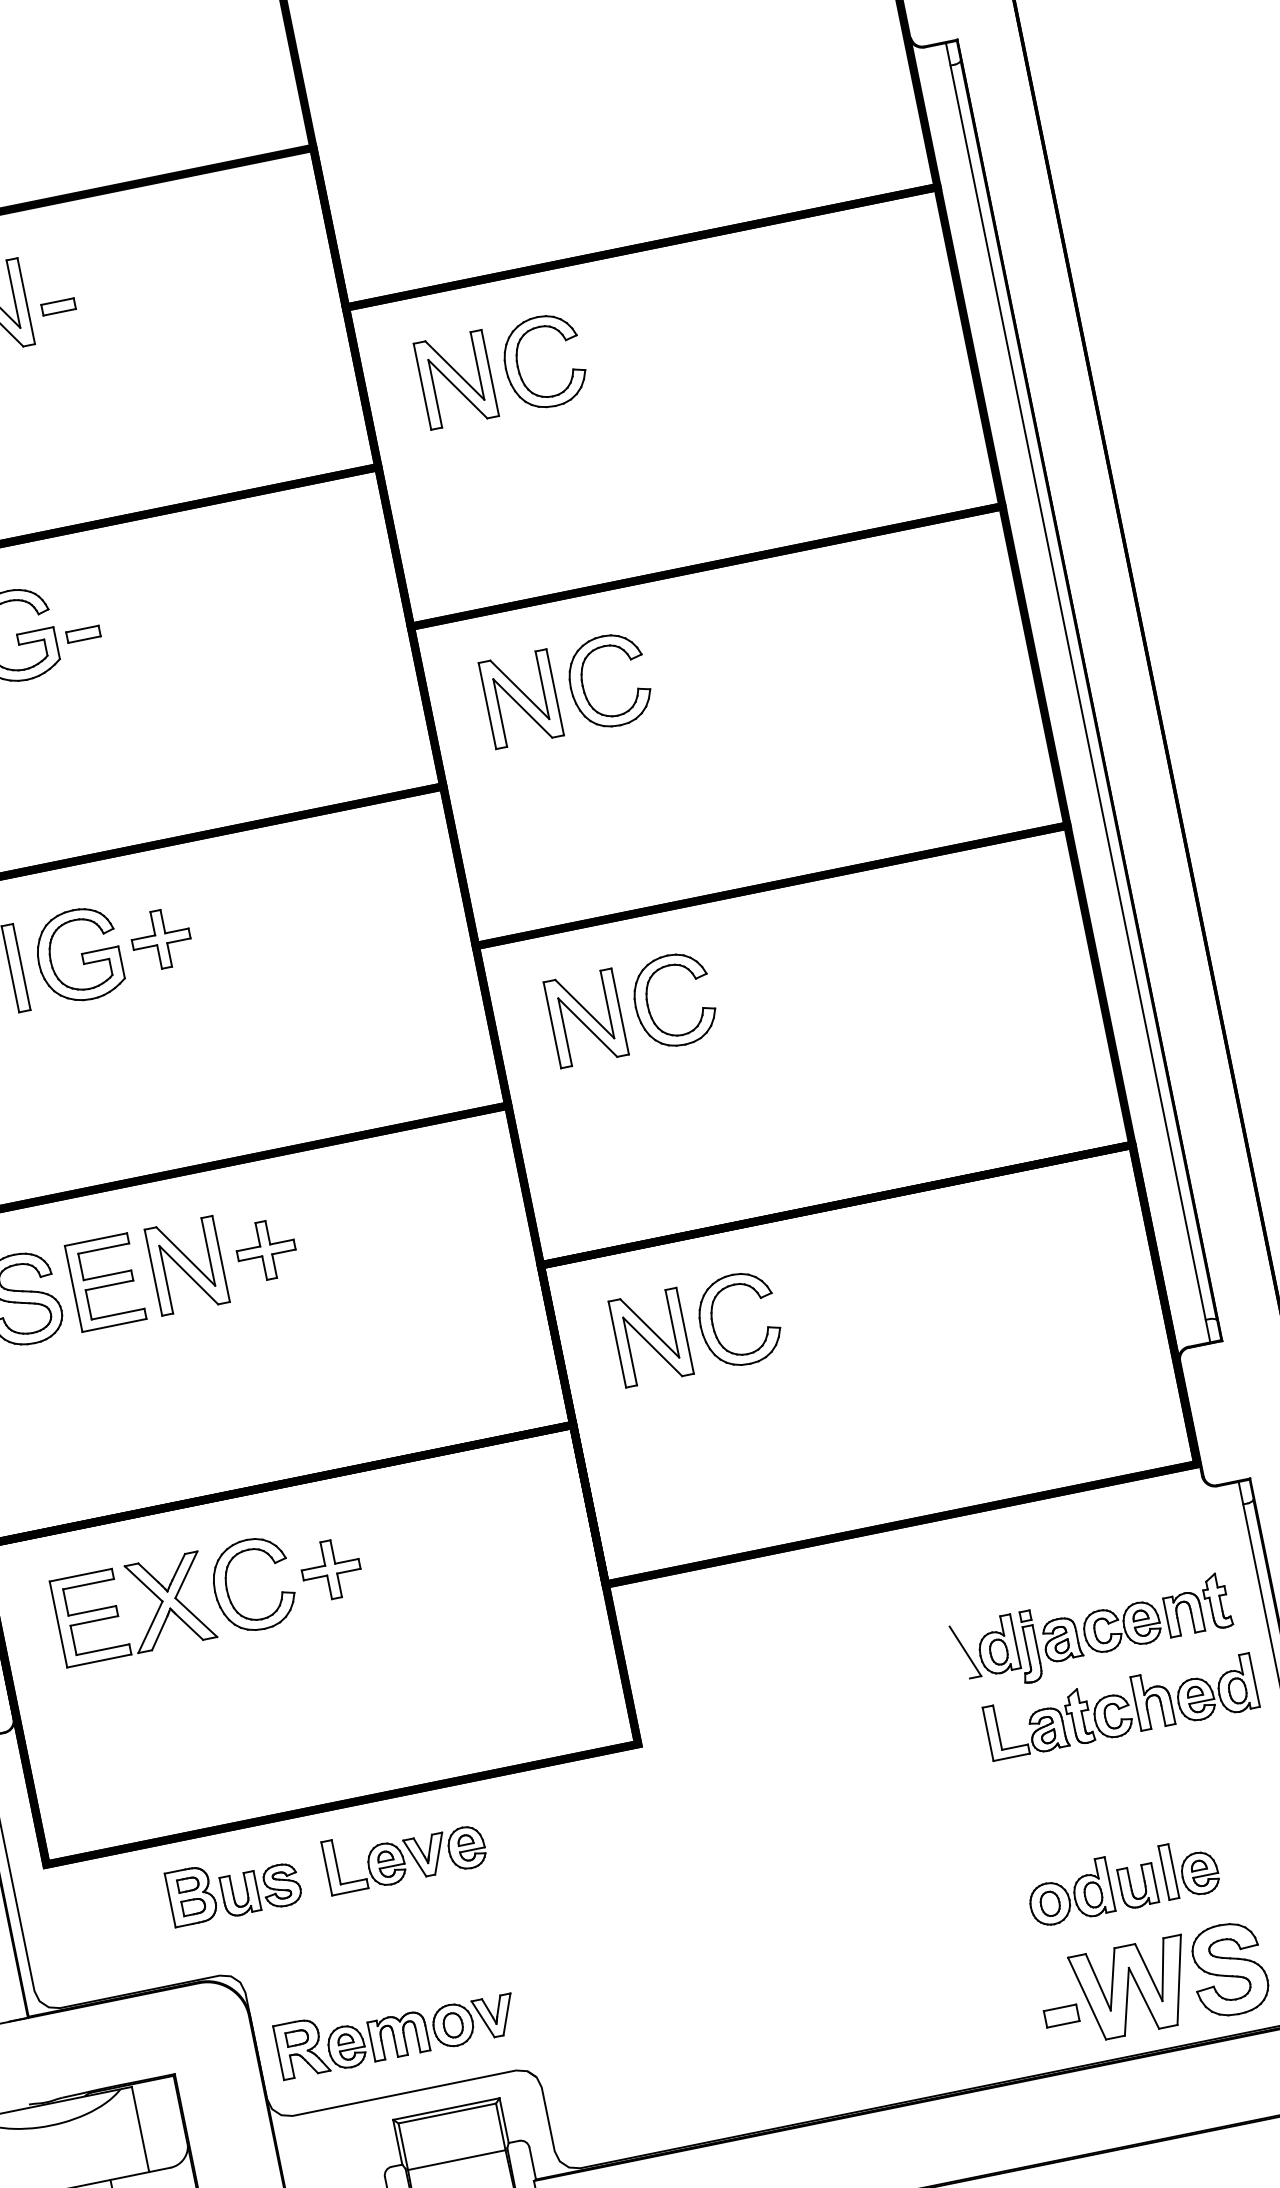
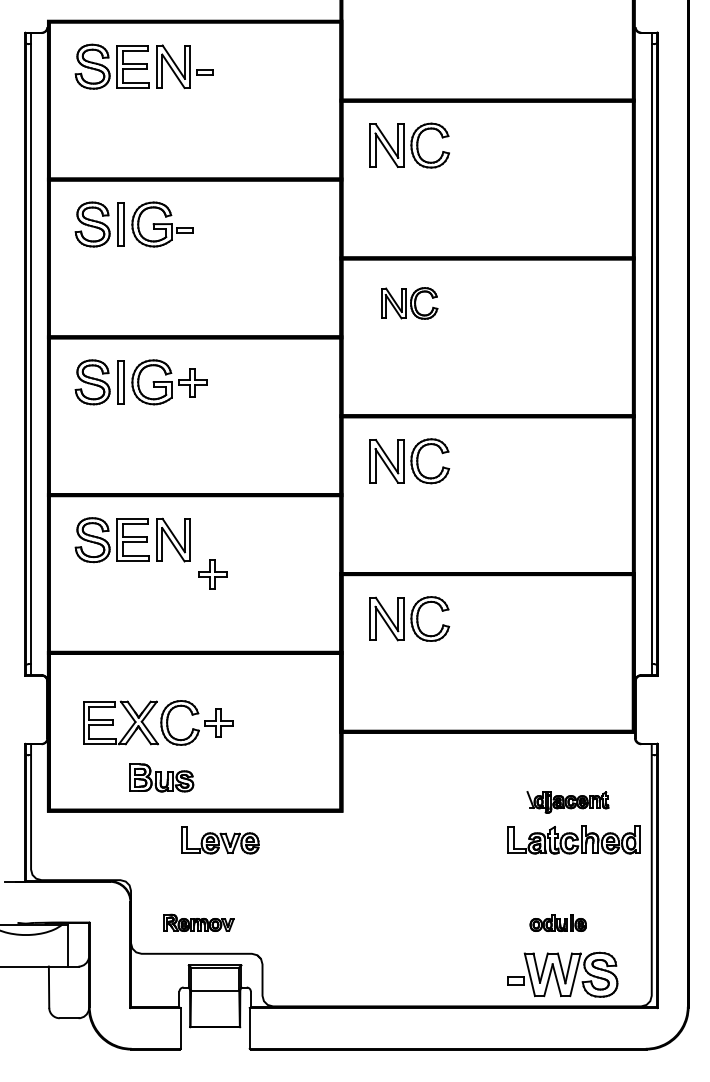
part: (567, 689) -> (409, 303), size x0.7
part: (266, 1250) -> (212, 574), moved
part: (209, 1592) -> (158, 722), moved
part: (1092, 1634) -> (567, 802), size x0.6
part: (1123, 1880) -> (558, 922), size x0.6
part: (233, 1887) -> (161, 777), moved
part: (395, 2029) -> (198, 922), size x0.6

